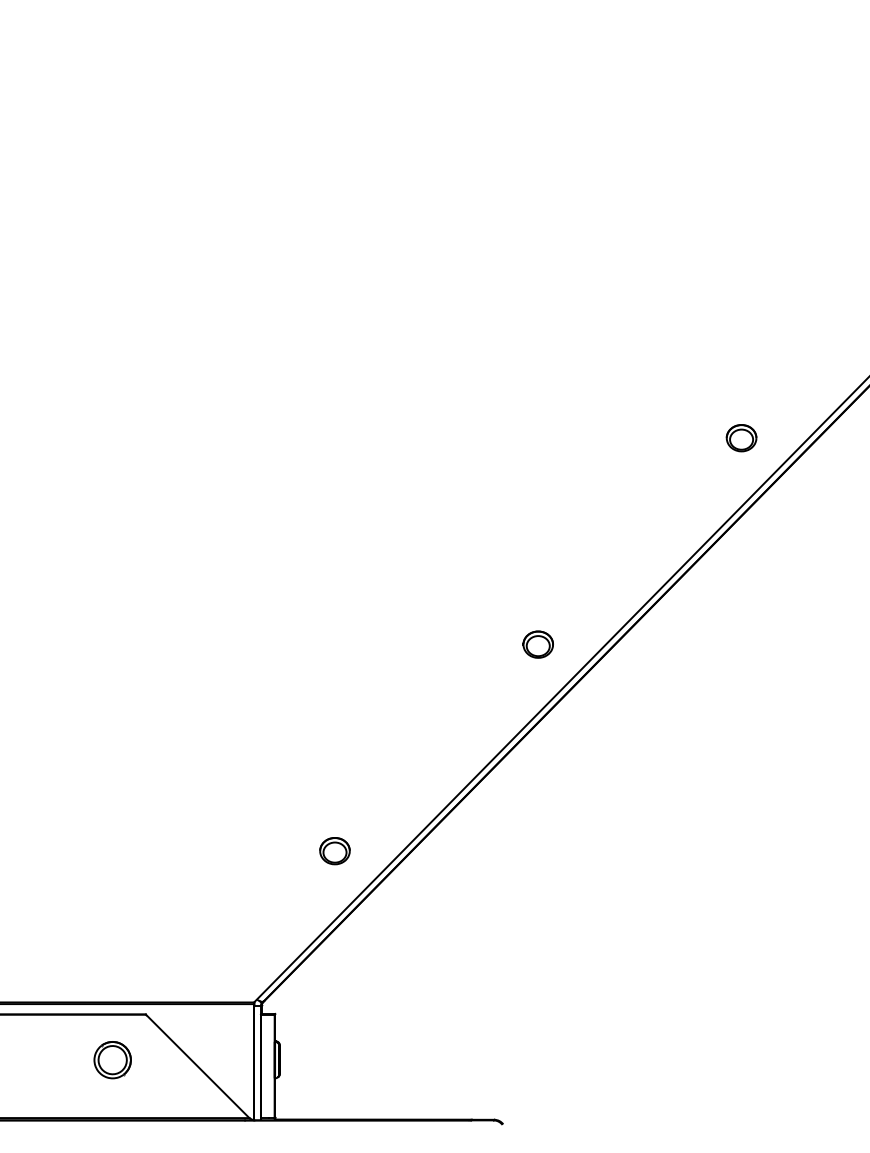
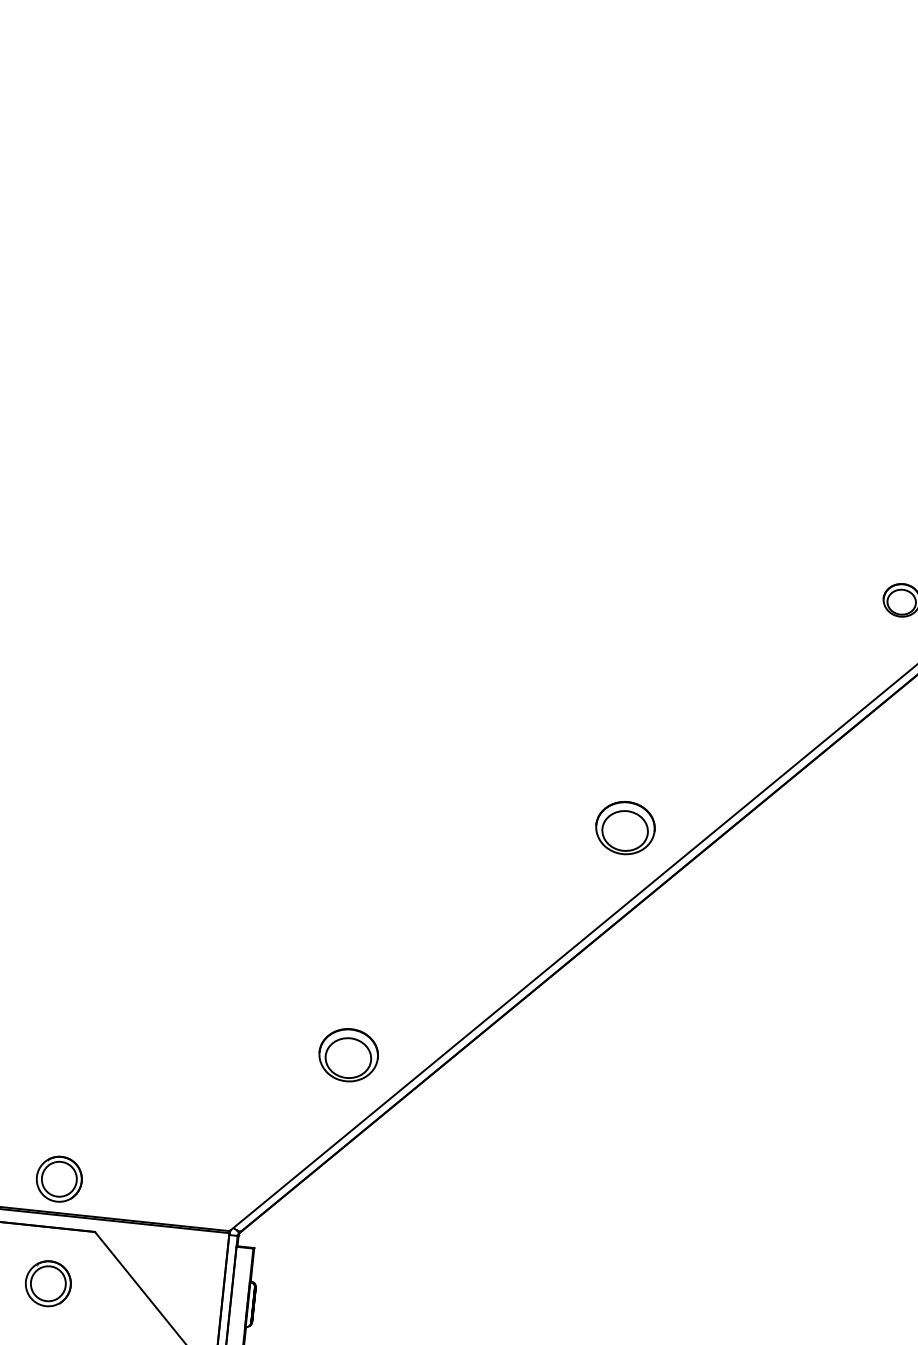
part: (537, 644) -> (624, 827), size x1.6
part: (334, 851) -> (348, 1055), size x1.6
part: (112, 975) -> (59, 1179), added

